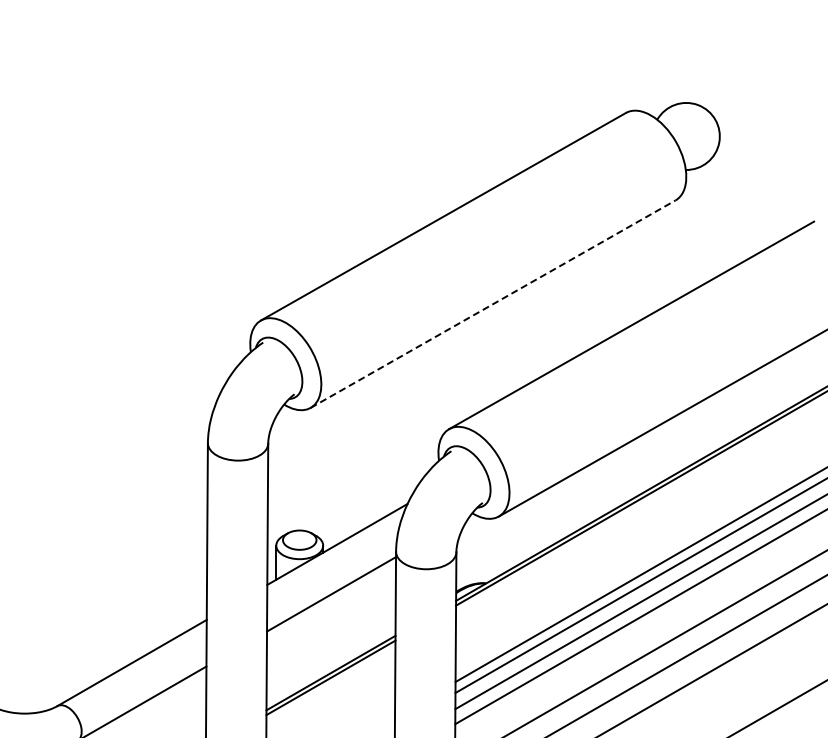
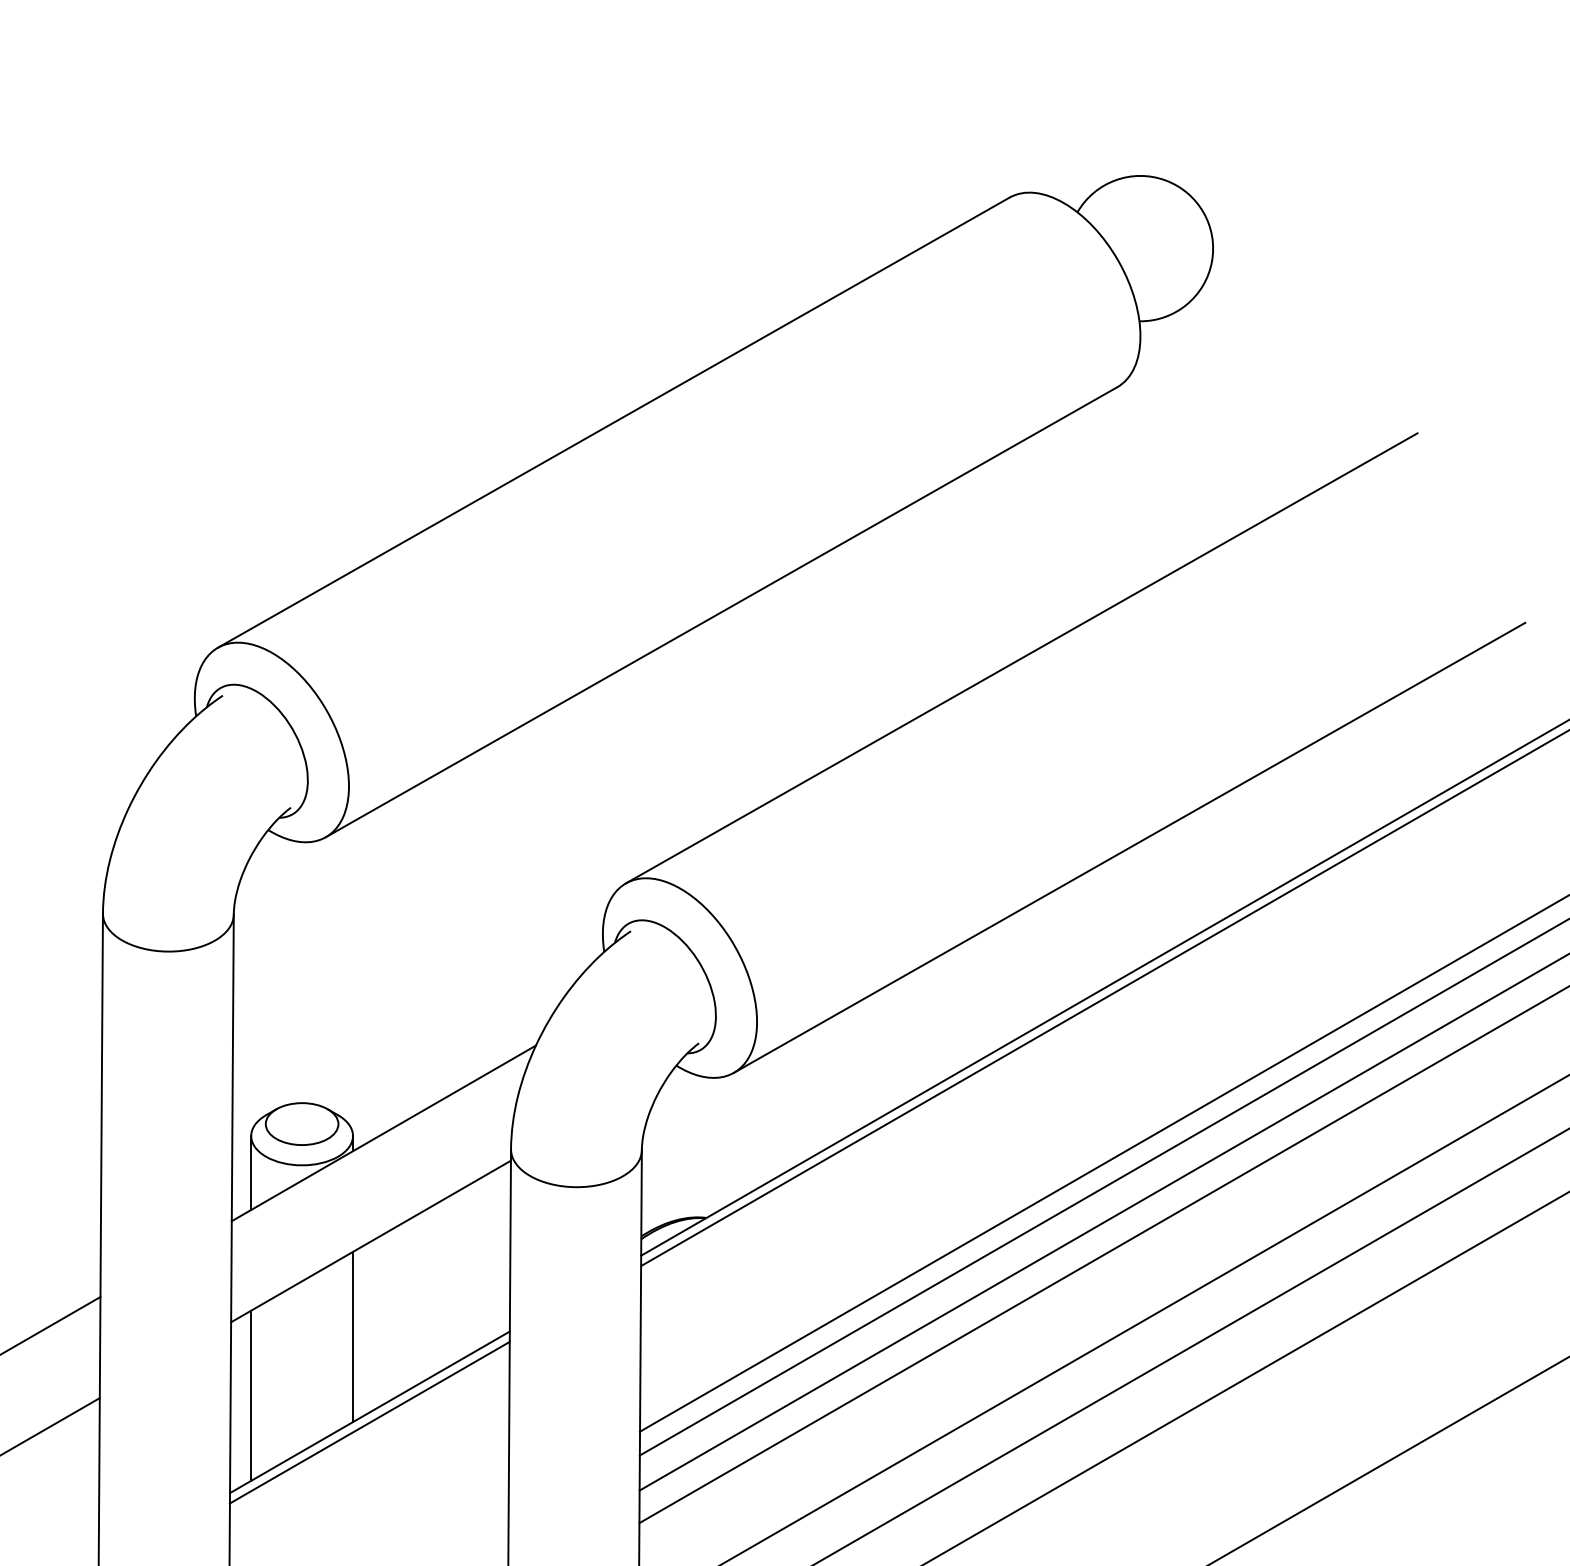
line: (493, 304) -> (722, 613), dashed -> solid
line: (323, 638) -> (353, 1337), added
line: (276, 665) -> (251, 1395), added

